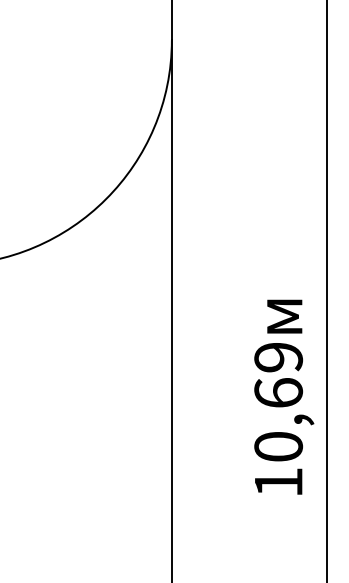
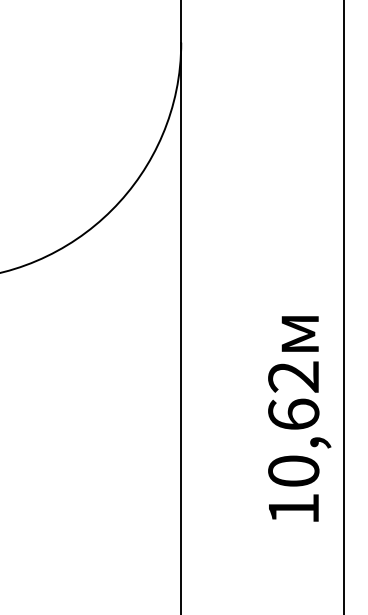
text: (278, 357) -> (293, 377), 10,69 -> 10,62

